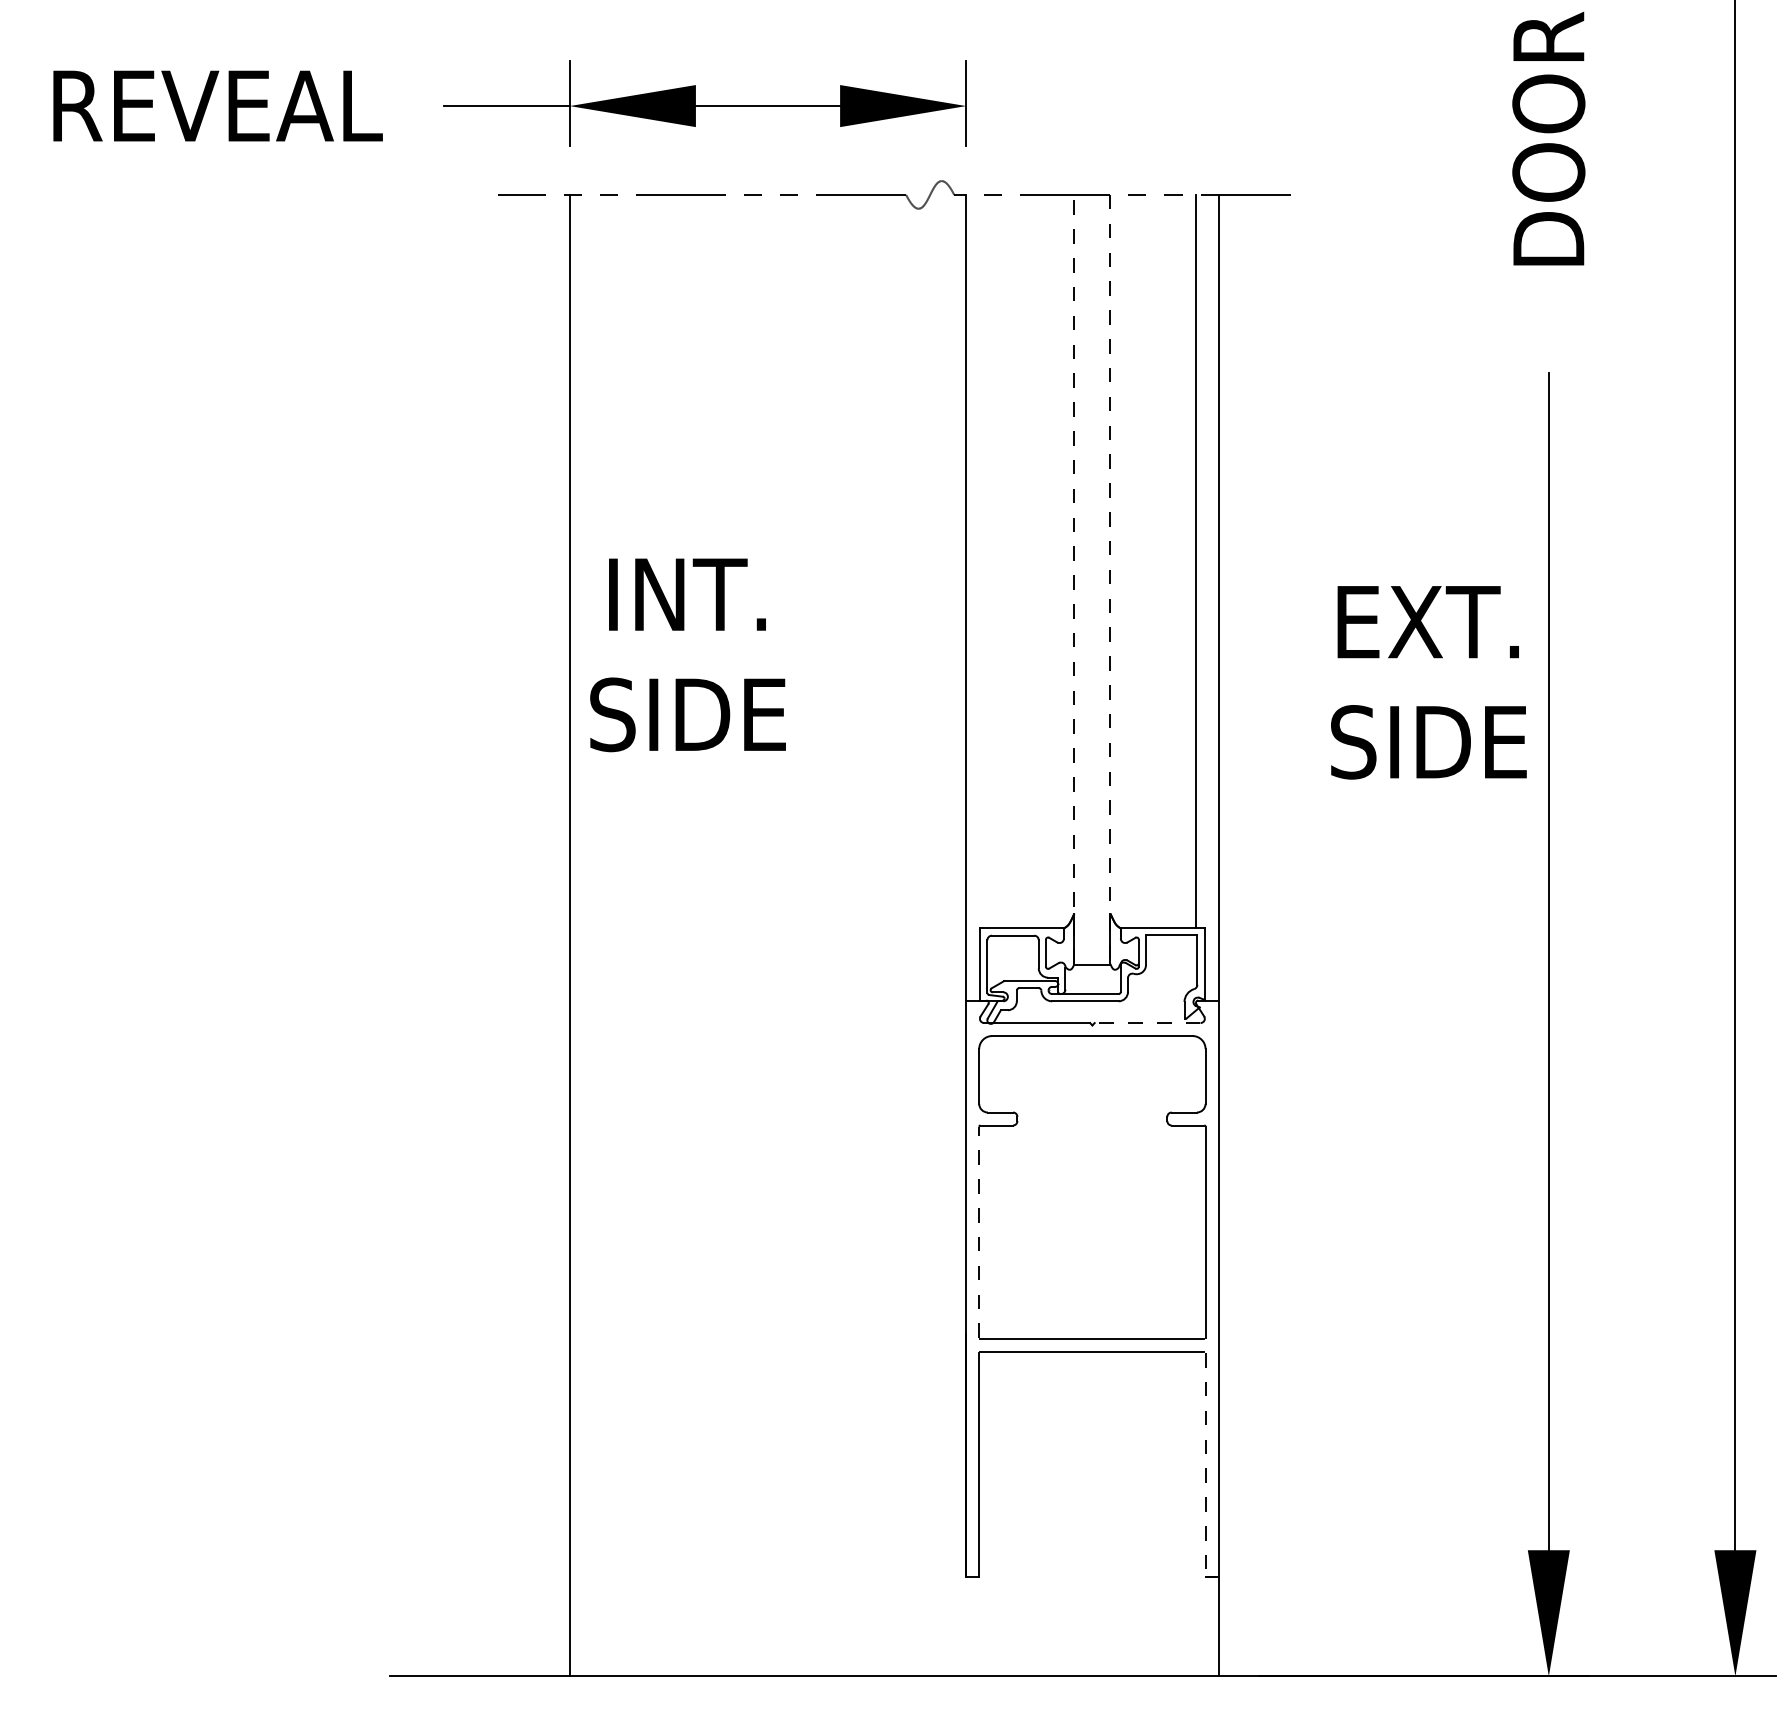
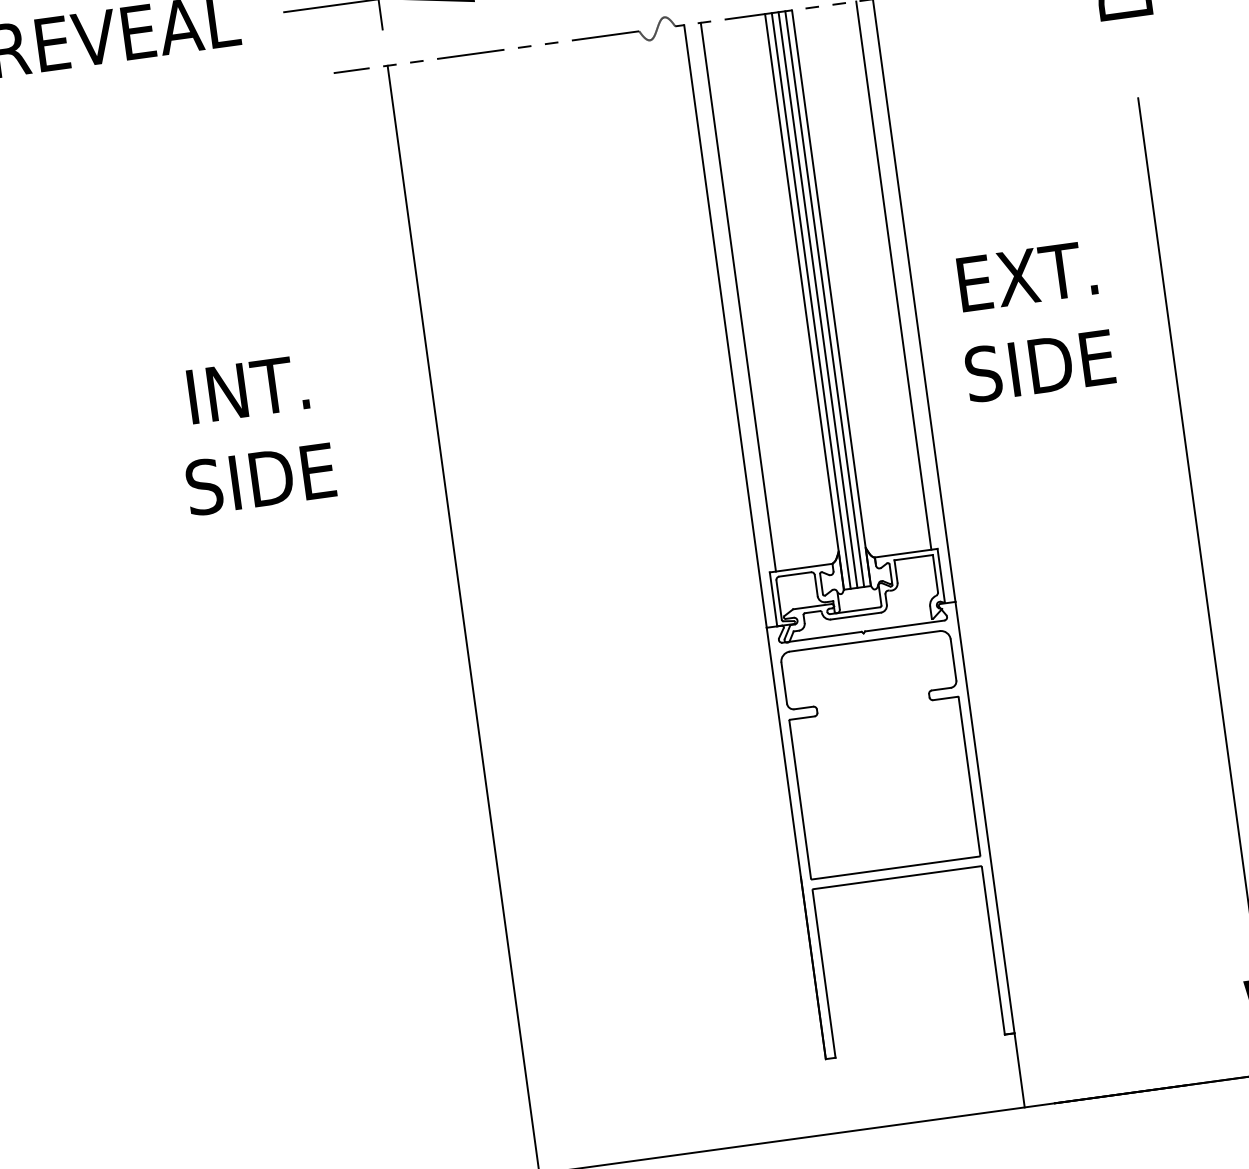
line: (988, 561) -> (738, 297), added
line: (1074, 579) -> (804, 301), dashed -> solid
line: (1083, 579) -> (811, 300), added
line: (1092, 579) -> (818, 299), added
line: (1101, 579) -> (824, 298), added
line: (1110, 579) -> (831, 298), dashed -> solid
text: (687, 655) -> (254, 434), moved
text: (1428, 682) -> (1033, 321), moved
line: (1147, 1023) -> (904, 626), dashed -> solid
line: (979, 1232) -> (800, 799), dashed -> solid
line: (1205, 1465) -> (993, 951), dashed -> solid

